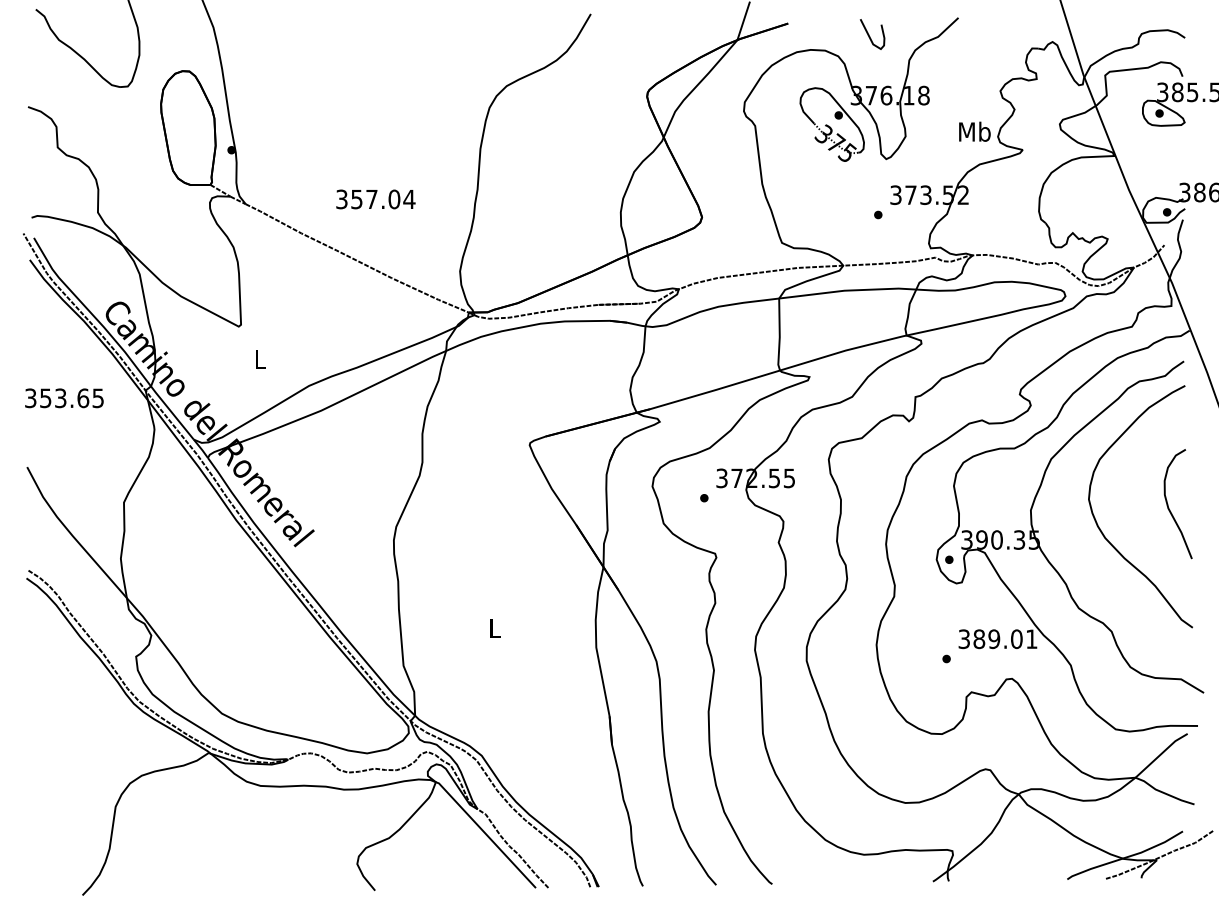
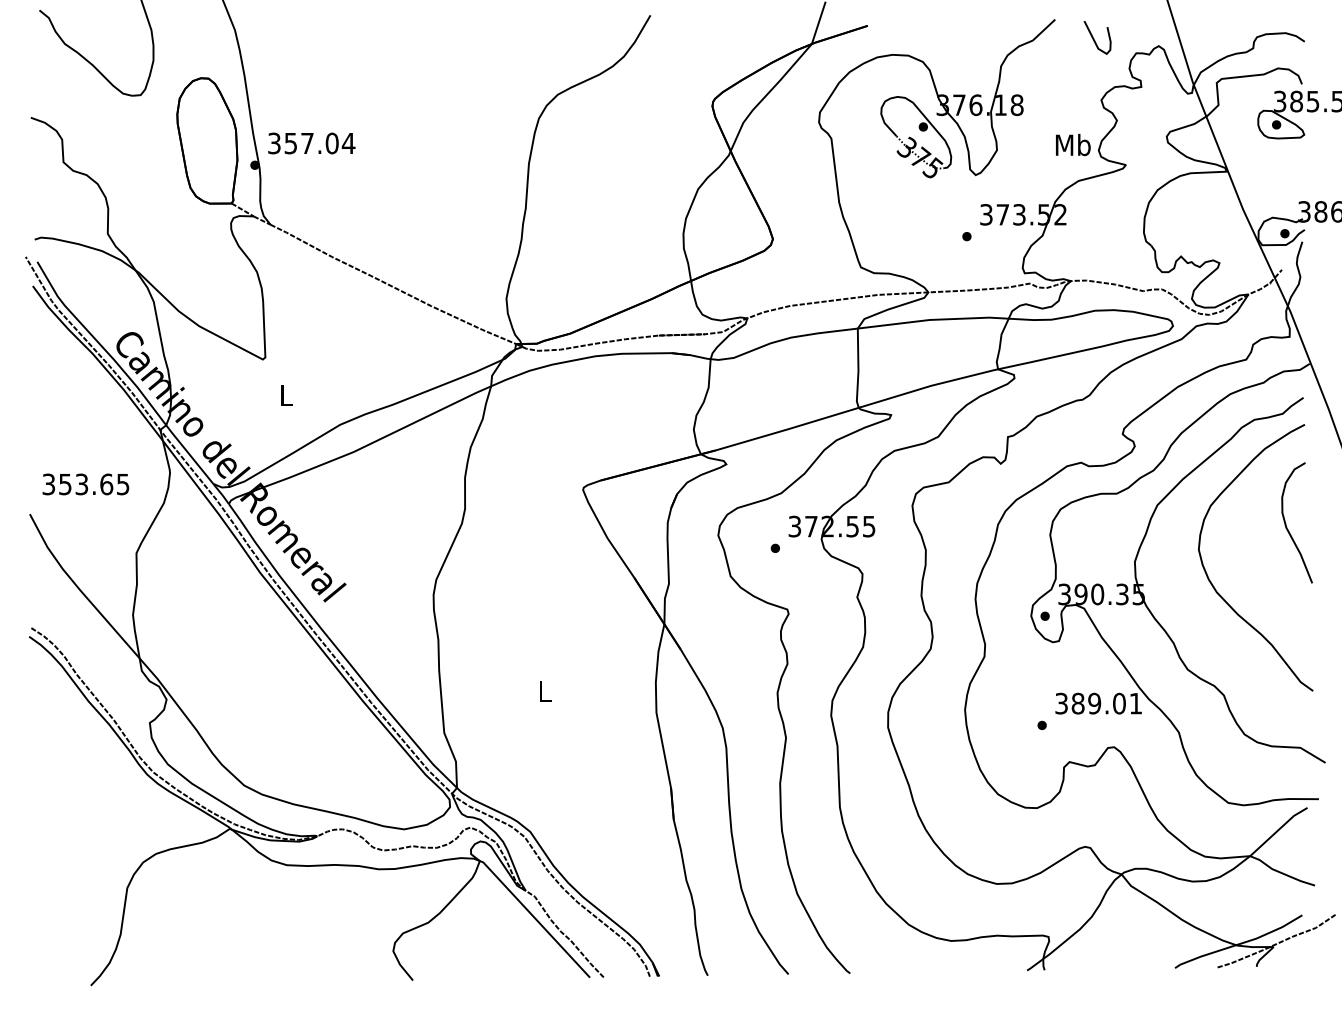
curve: (869, 35) -> (1094, 38), moved
text: (375, 199) -> (311, 143), moved
text: (64, 398) -> (85, 484), moved
curve: (1168, 504) -> (1286, 523), moved

